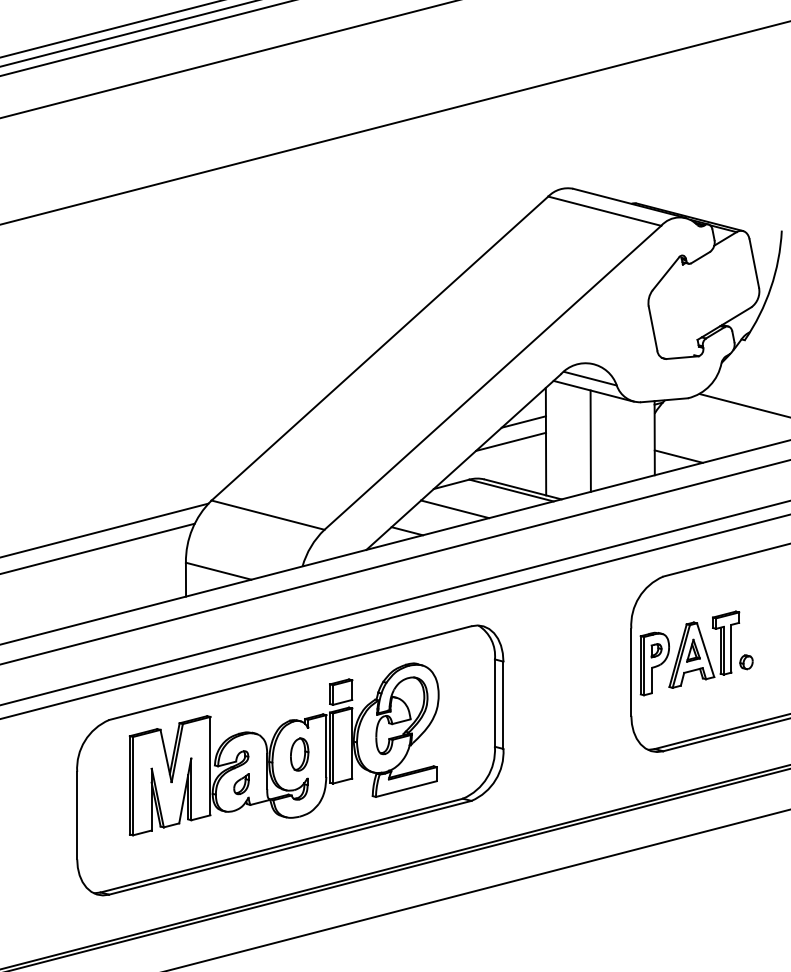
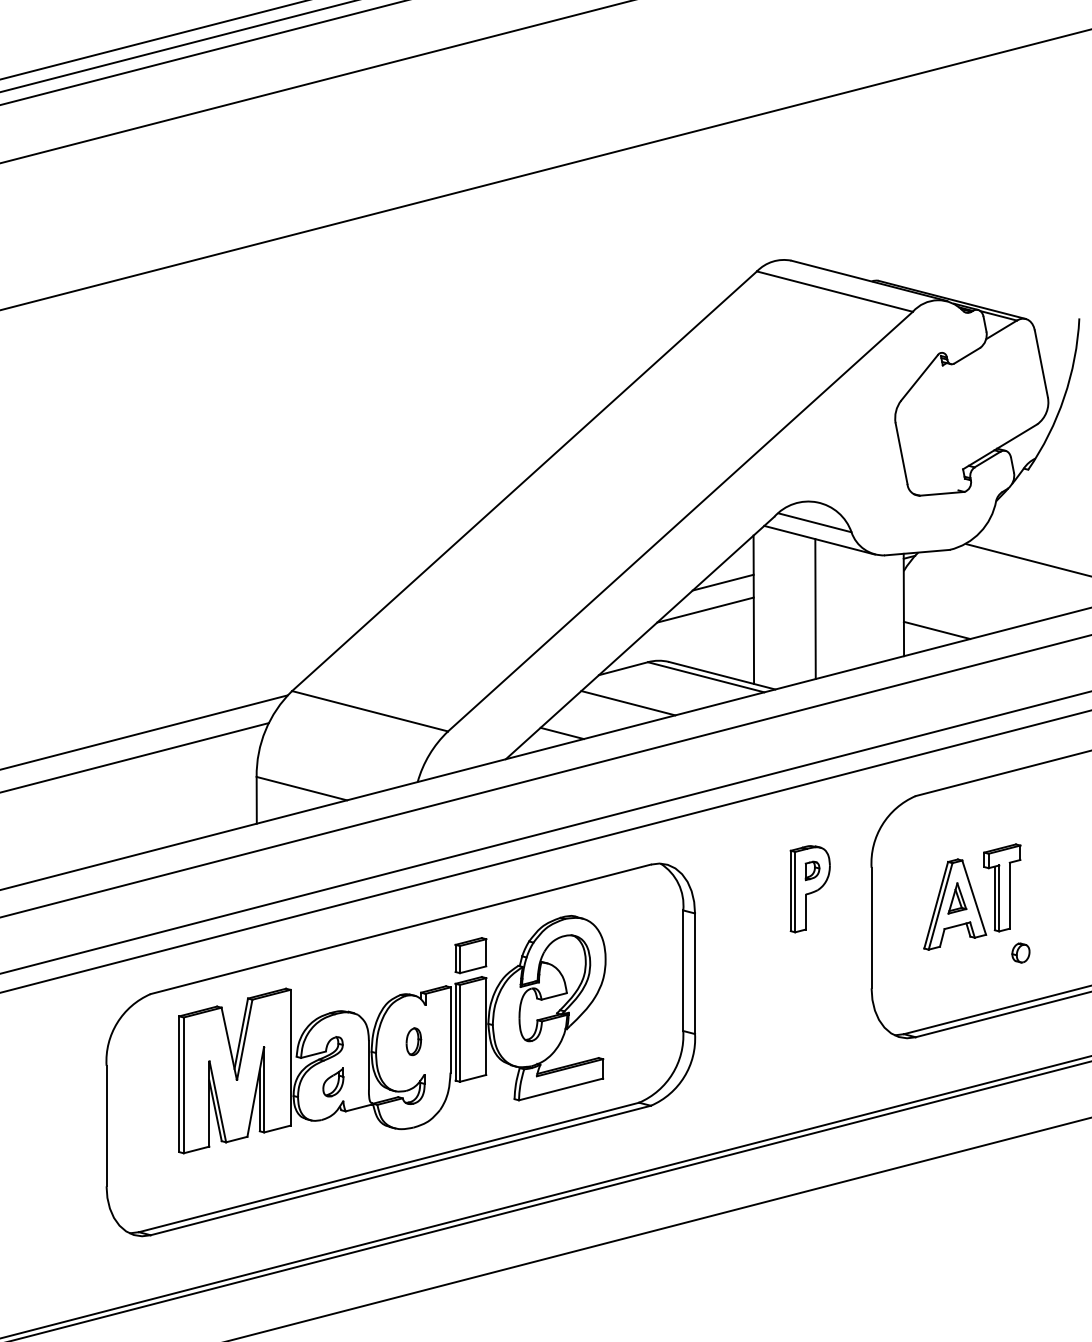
part: (746, 662) -> (1020, 953), moved
part: (654, 663) -> (809, 888), moved
part: (299, 754) -> (413, 1041), size x0.6

